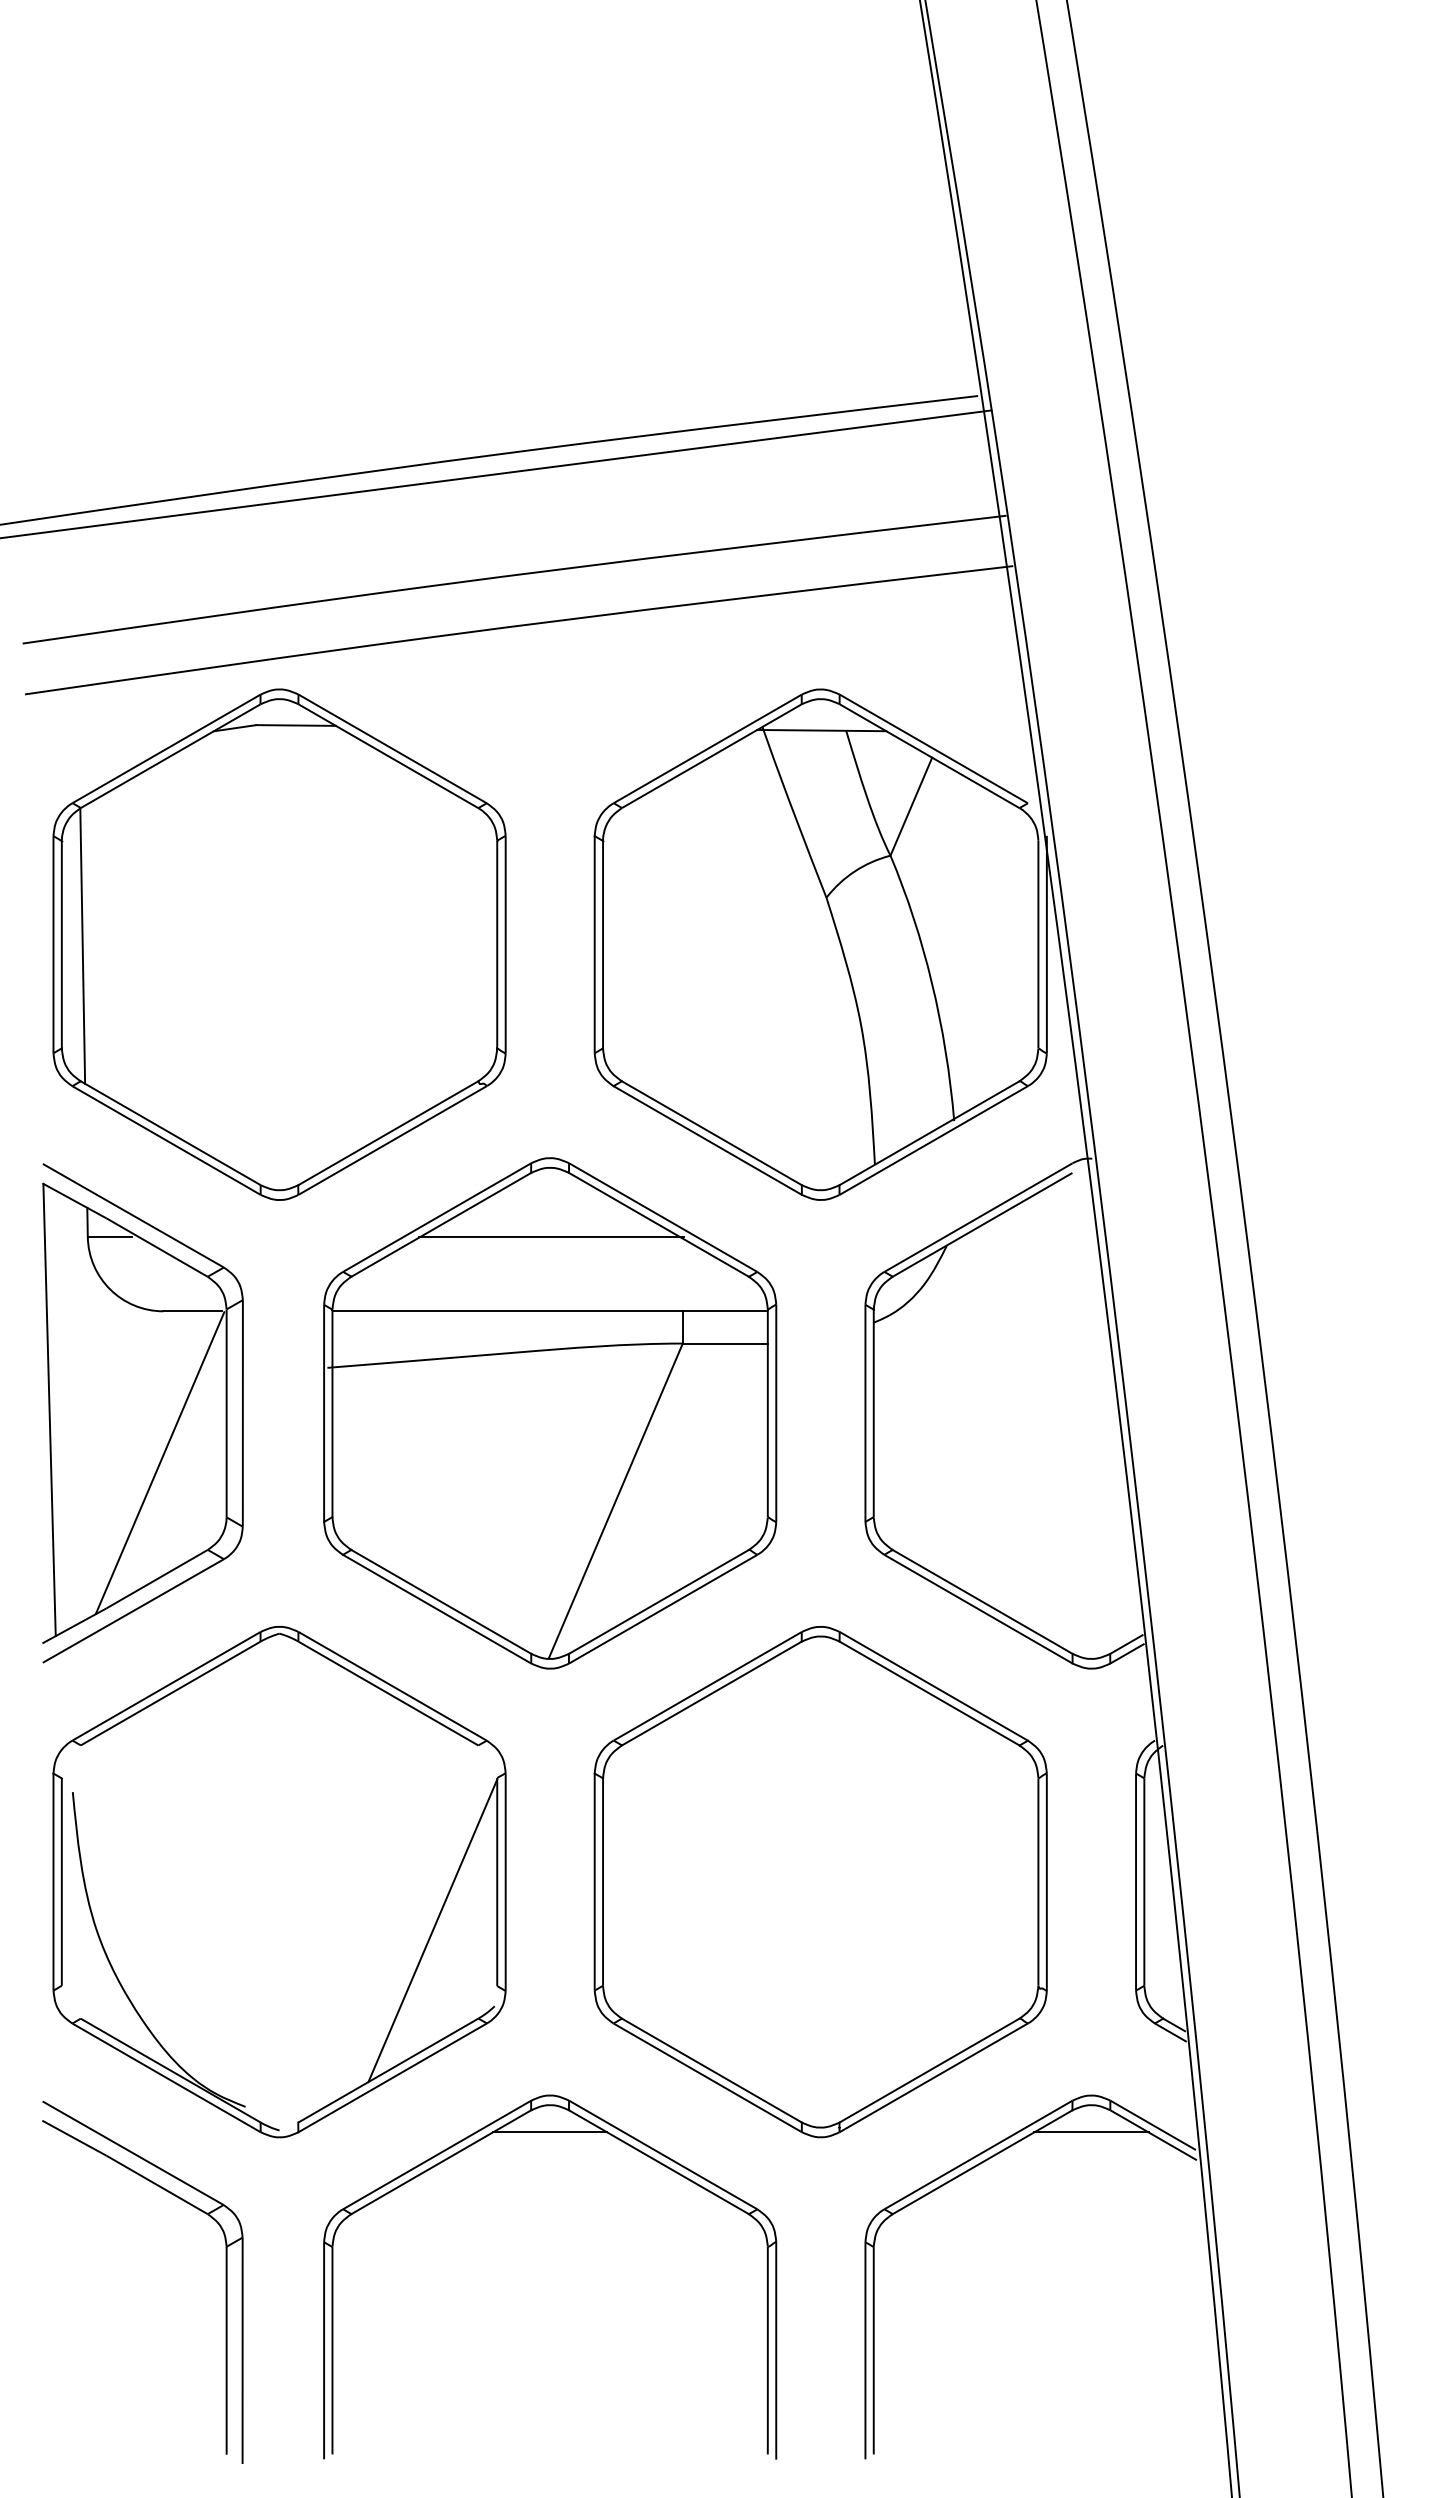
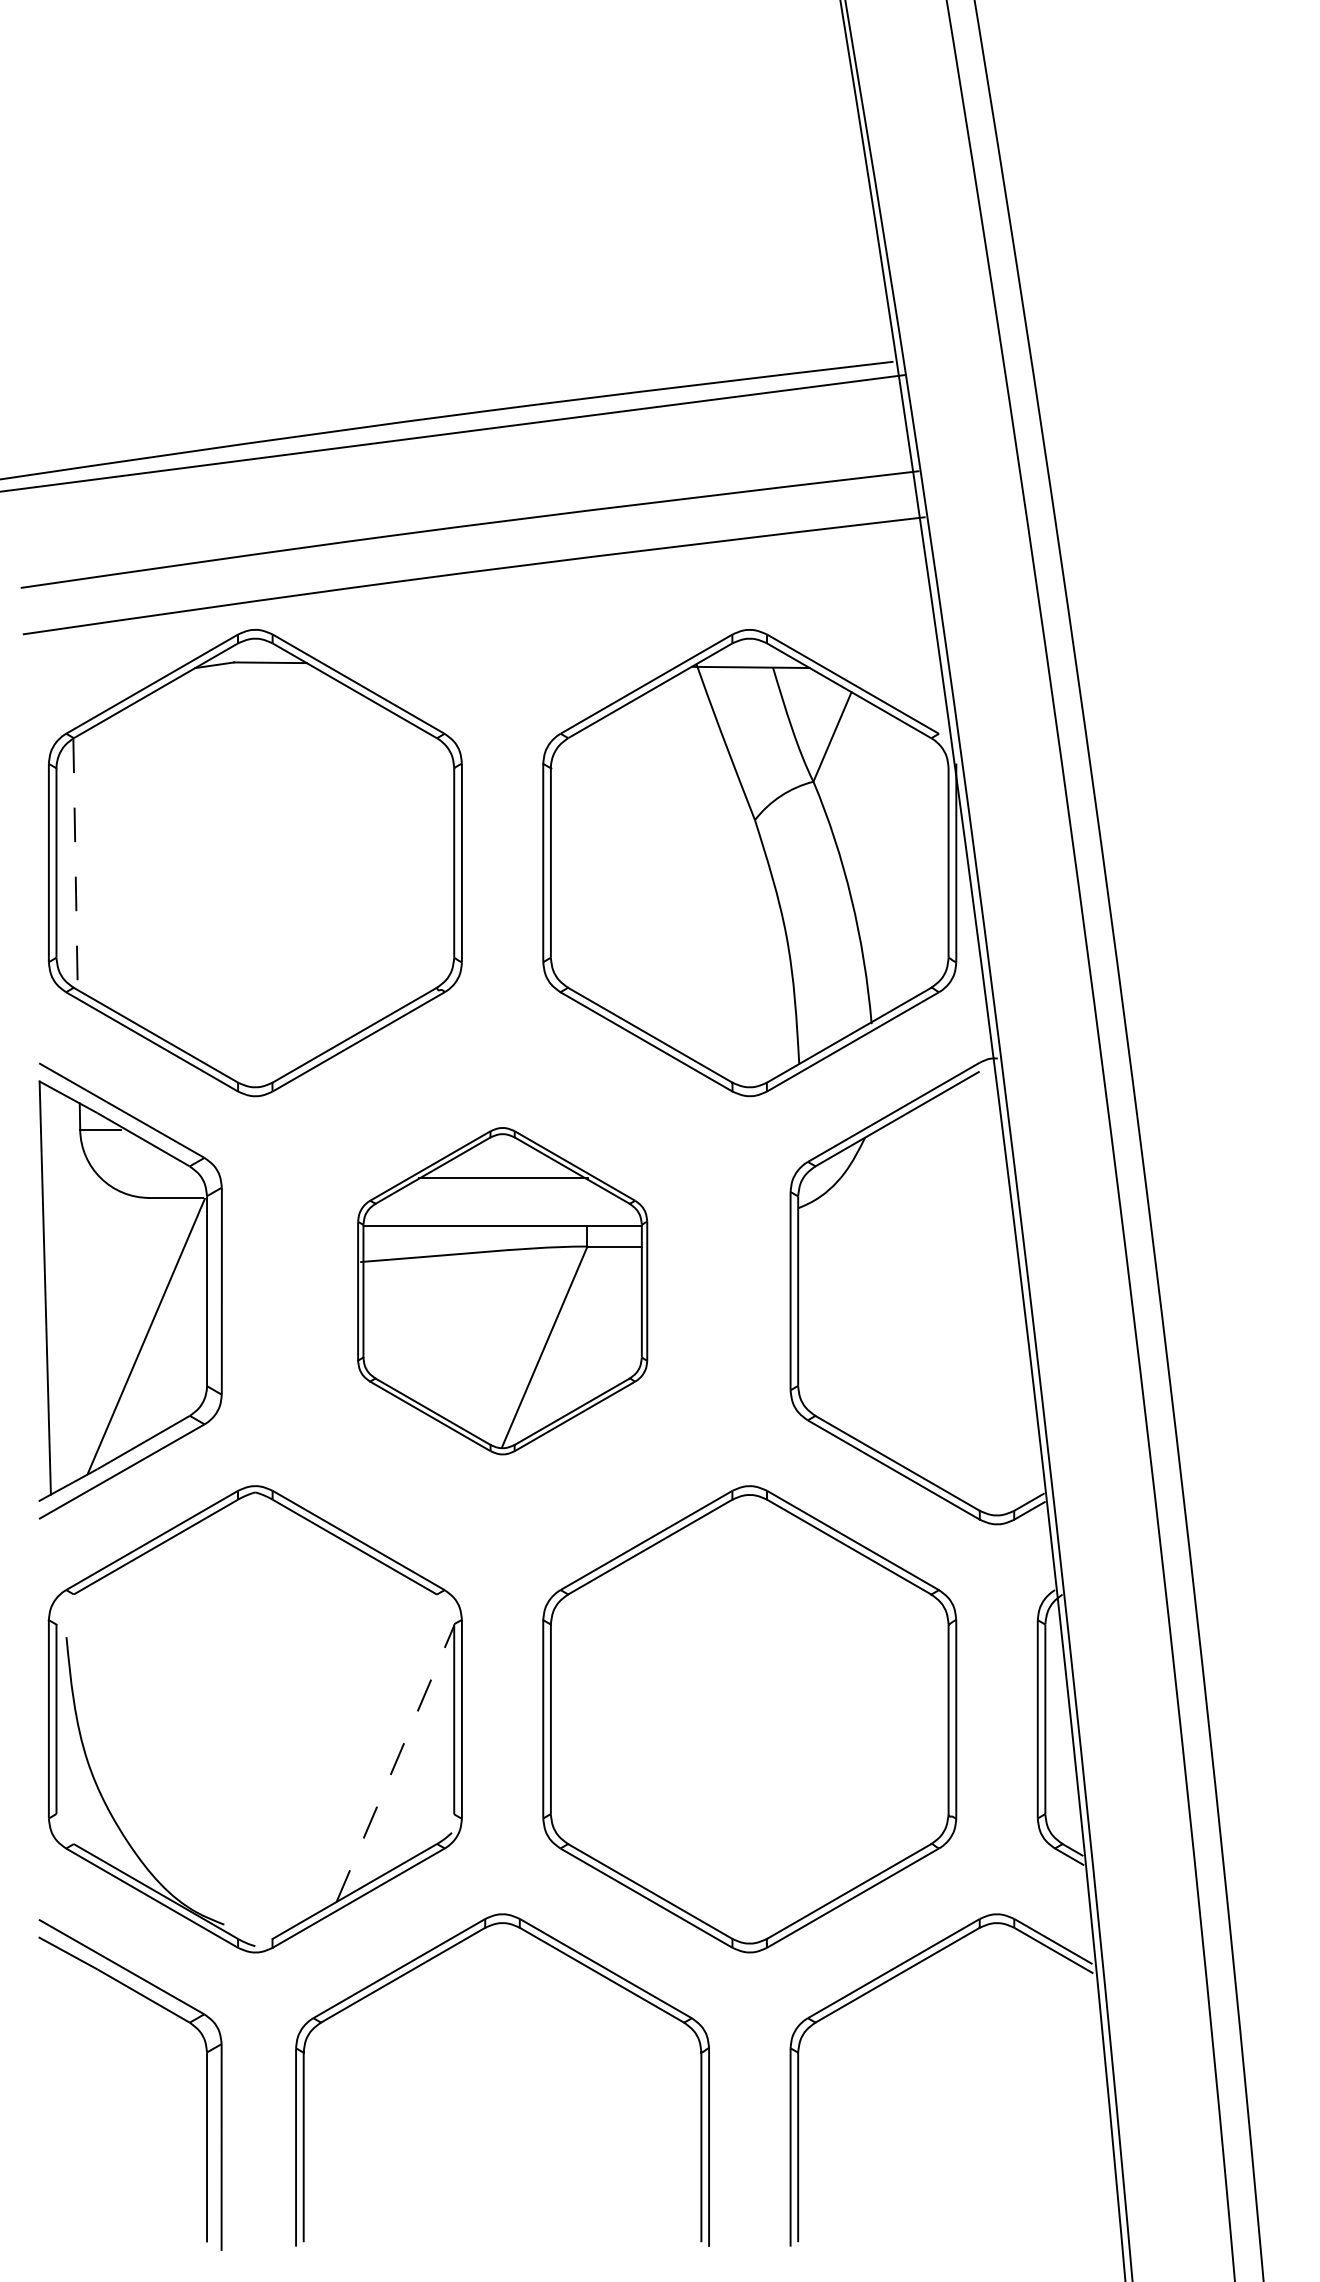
line: (82, 946) -> (75, 864), solid -> dashed
part: (550, 1413) -> (502, 1291), size x0.7
line: (433, 1930) -> (395, 1763), solid -> dashed
line: (550, 2132) -> (502, 1948), removed
line: (1091, 2132) -> (997, 1948), removed

